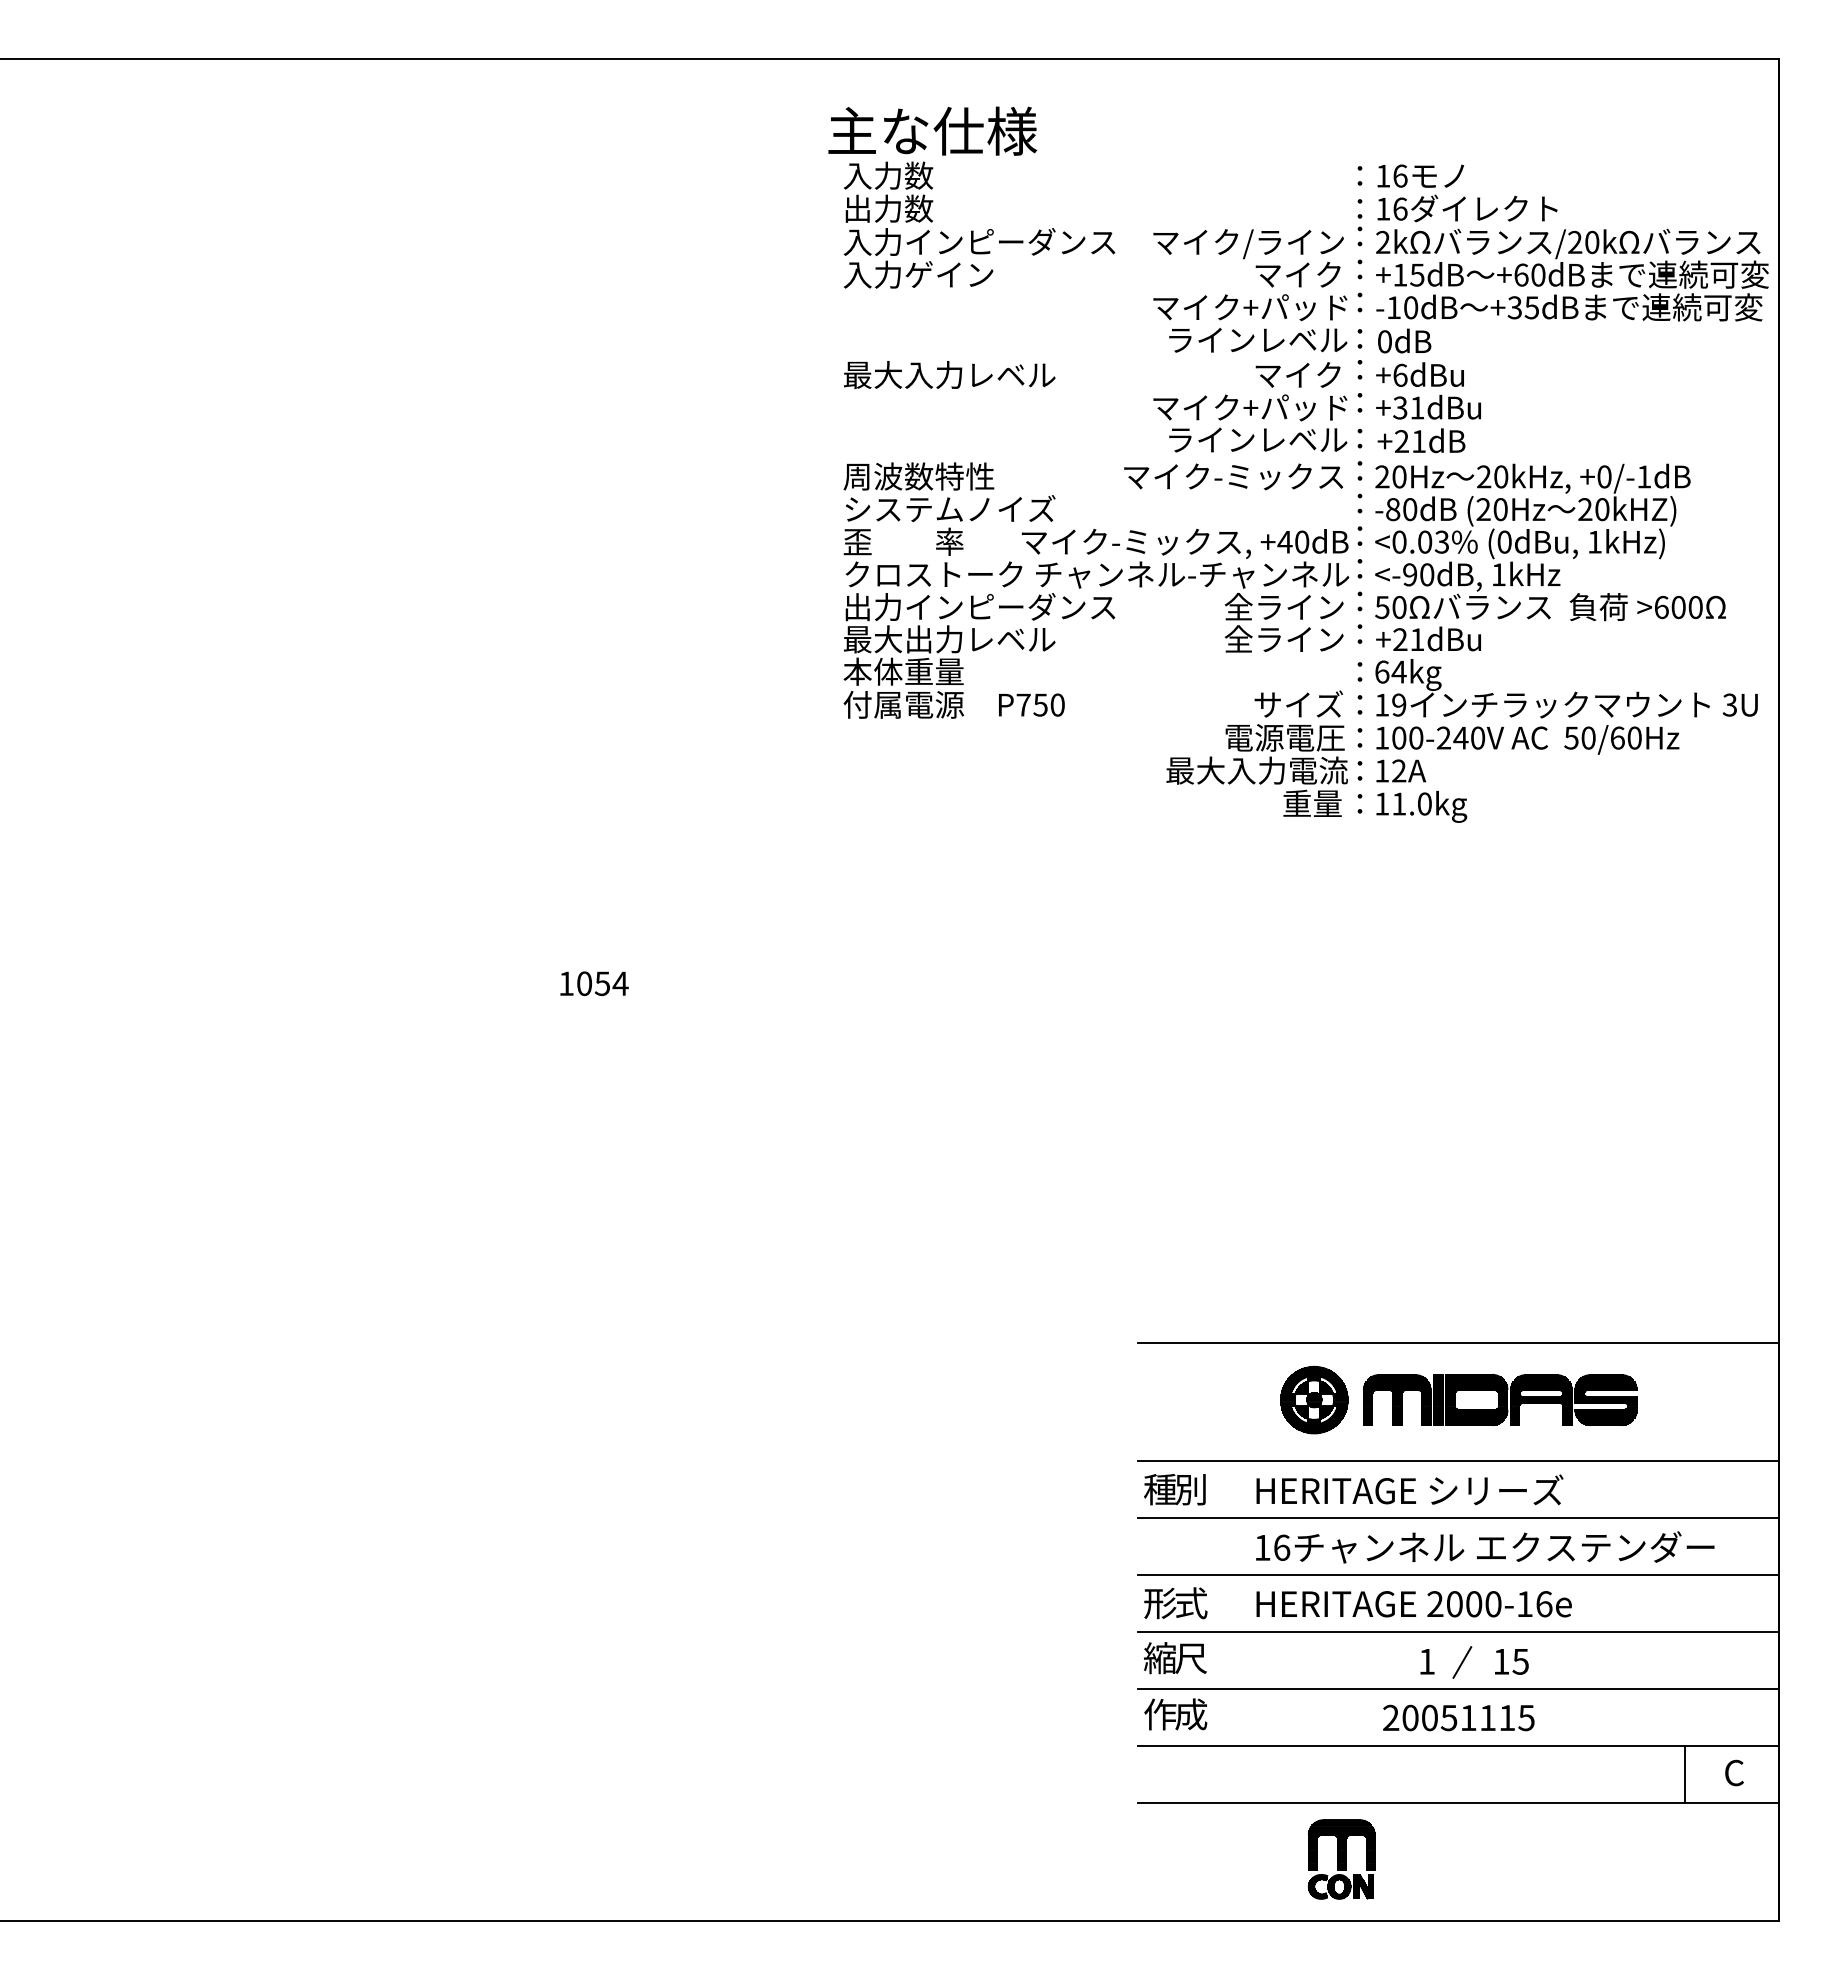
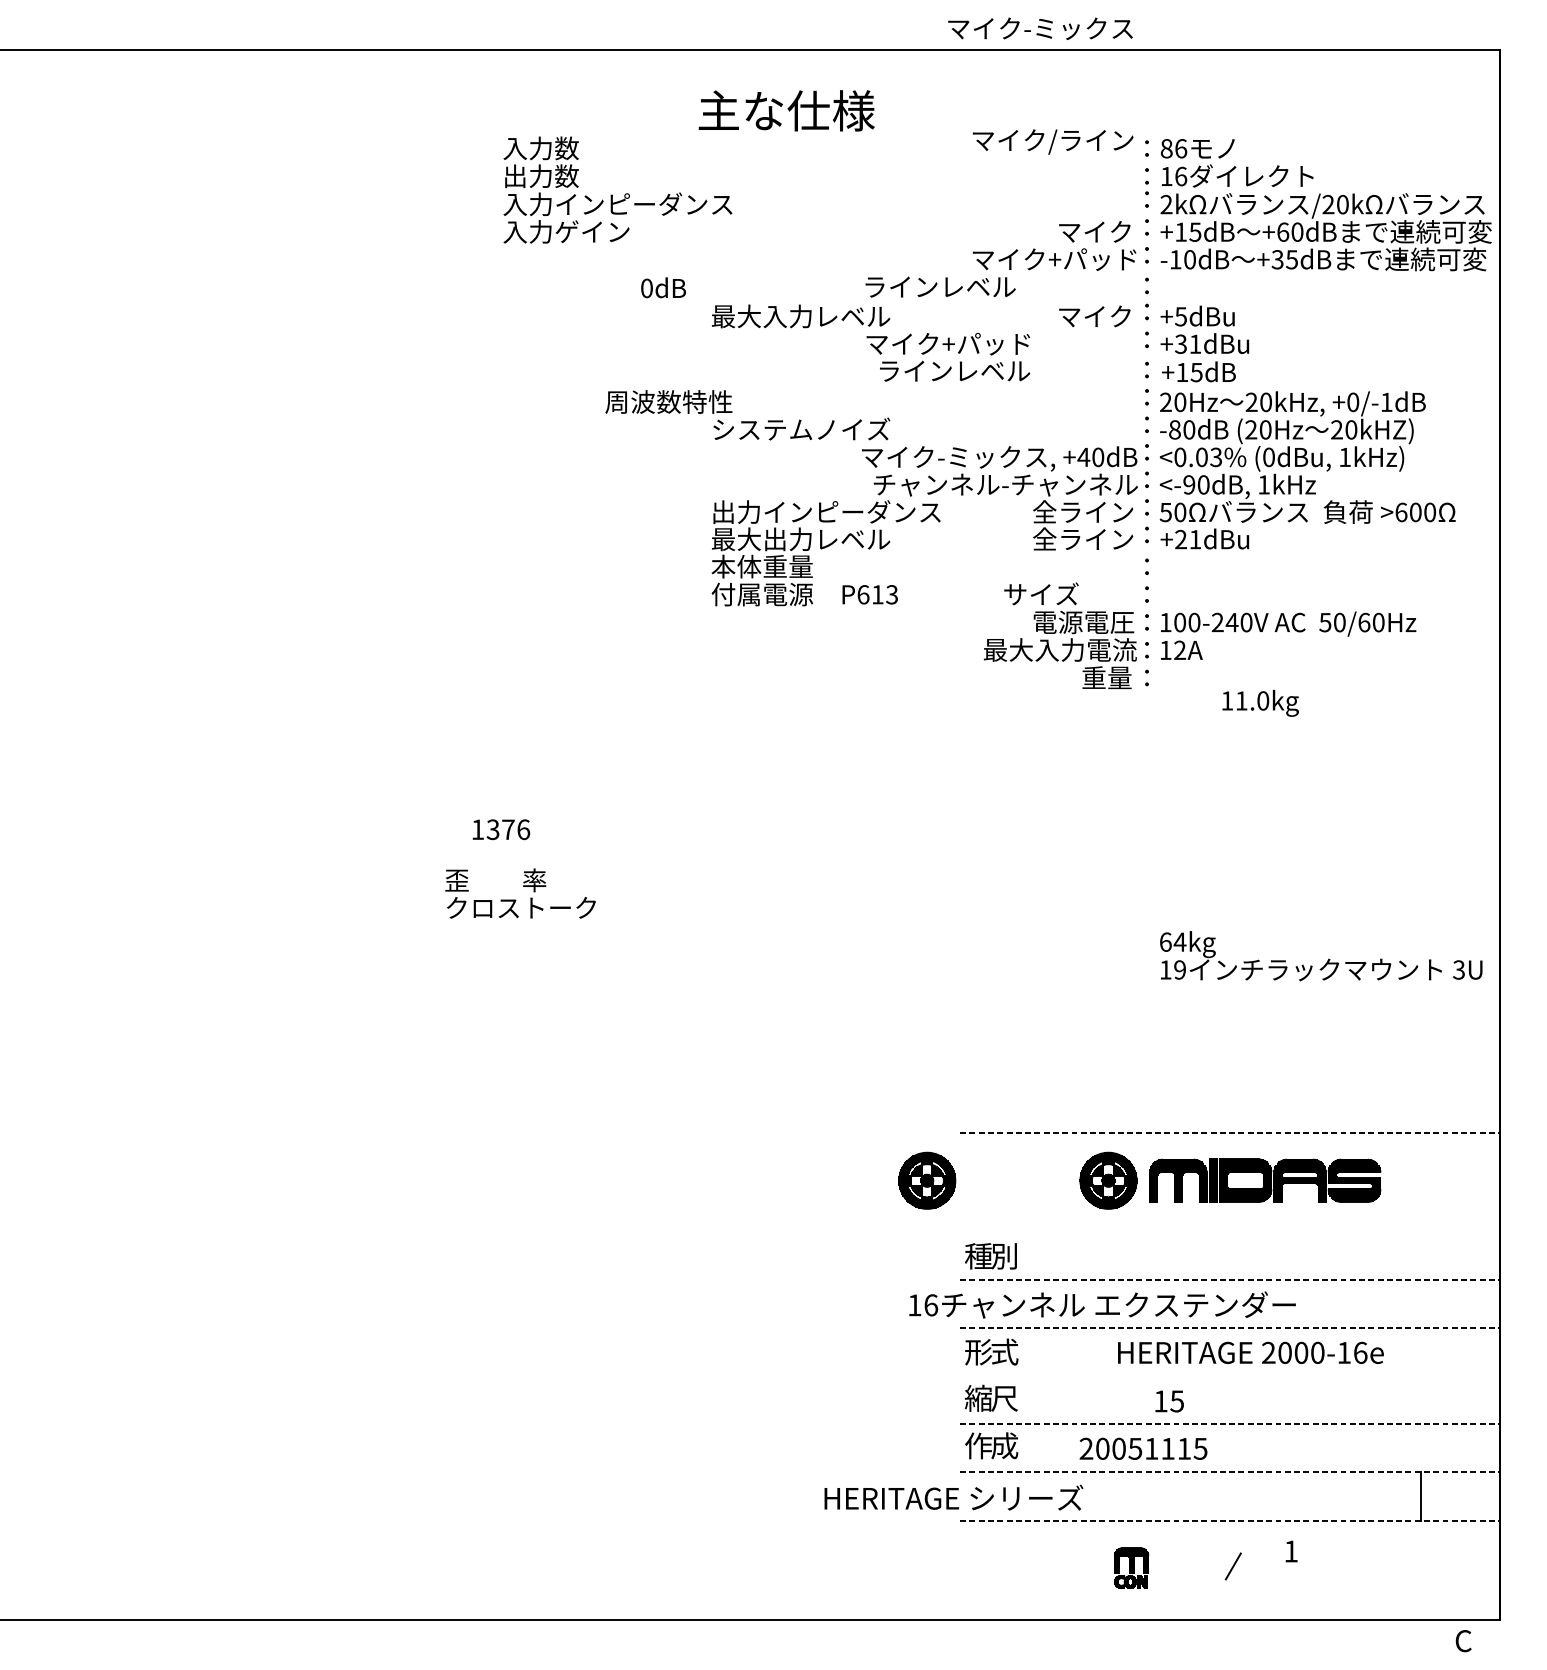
text: (1383, 175) -> (1166, 148), 16 -> 86
text: (979, 224) -> (617, 189), moved
text: (1248, 244) -> (1053, 142), moved
text: (1258, 340) -> (940, 287), moved
text: (1404, 340) -> (663, 287), moved
text: (1400, 374) -> (1181, 316), +6dBu -> +5dBu
text: (1250, 423) -> (948, 357), moved
text: (1410, 441) -> (1189, 372), +21dB -> +15dB
text: (918, 476) -> (668, 402), moved
text: (1233, 476) -> (1040, 28), moved
text: (932, 557) -> (520, 893), moved
text: (1566, 688) -> (1321, 955), moved
text: (1298, 703) -> (1041, 593), moved
text: (1040, 704) -> (877, 594), P750 -> P613
text: (1421, 806) -> (1260, 703), moved
text: (602, 983) -> (508, 829), 1054 -> 1376
line: (1459, 1343) -> (1230, 1133), solid -> dashed
part: (1099, 1399) -> (927, 1180), added
line: (1458, 1460) -> (1230, 1231), removed
text: (1409, 1489) -> (953, 1497), moved
line: (1459, 1517) -> (1230, 1279), solid -> dashed
text: (1485, 1547) -> (1102, 1305), moved
line: (1459, 1574) -> (1230, 1327), solid -> dashed
text: (1413, 1604) -> (1250, 1353), moved
line: (1458, 1631) -> (1230, 1375), removed
text: (1427, 1661) -> (1291, 1551), moved
text: (1511, 1661) -> (1169, 1401), moved
line: (1462, 1662) -> (1233, 1566), moved
line: (1459, 1688) -> (1230, 1423), solid -> dashed
text: (1458, 1717) -> (1143, 1448), moved
line: (1459, 1745) -> (1230, 1472), solid -> dashed
text: (1734, 1772) -> (1463, 1640), moved
line: (1459, 1803) -> (1230, 1520), solid -> dashed
part: (1341, 1859) -> (1131, 1568), size x0.6

